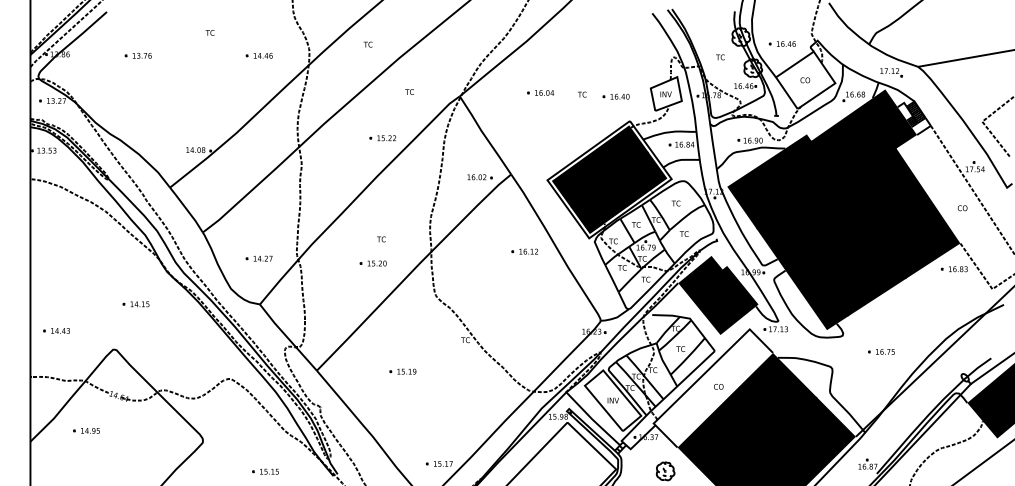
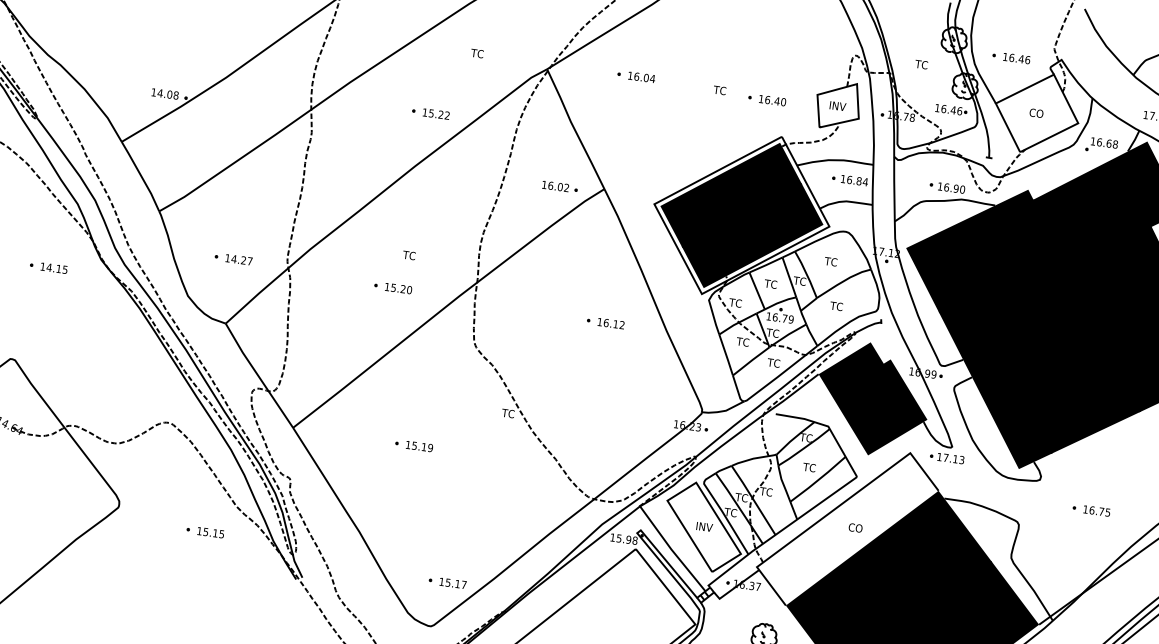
part: (540, 92) -> (636, 75), moved
part: (524, 251) -> (605, 322), moved
part: (135, 304) -> (47, 267), moved
part: (265, 471) -> (205, 531), moved

